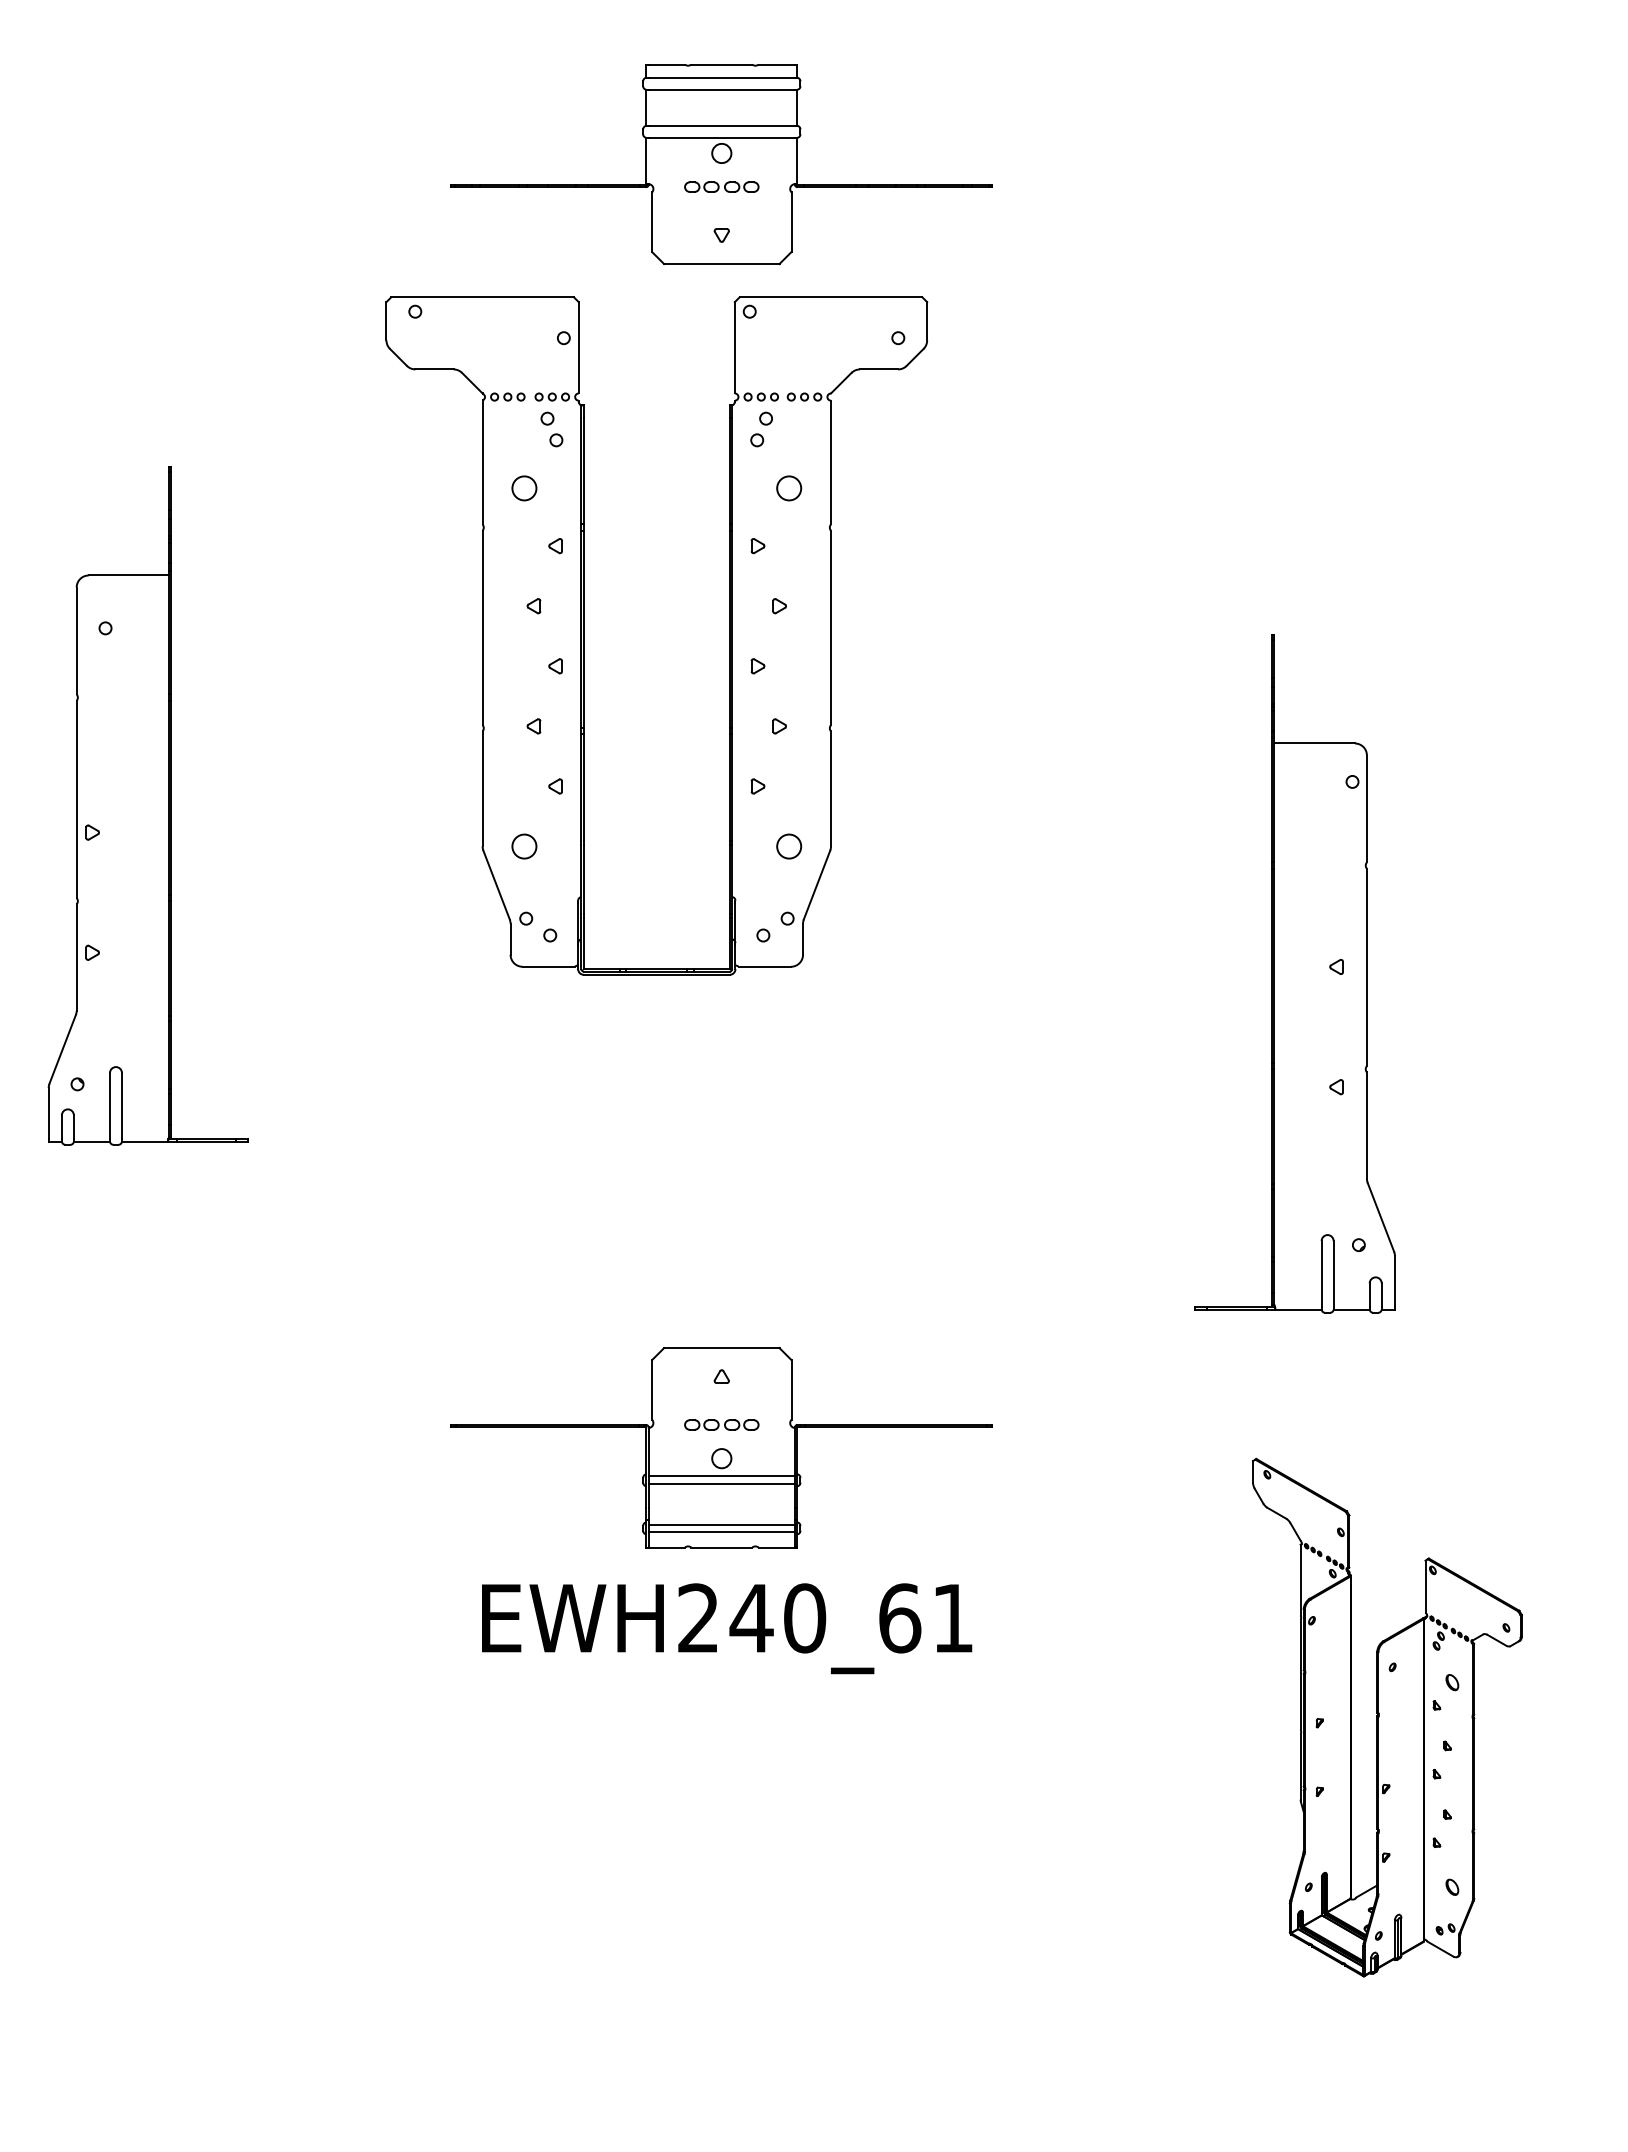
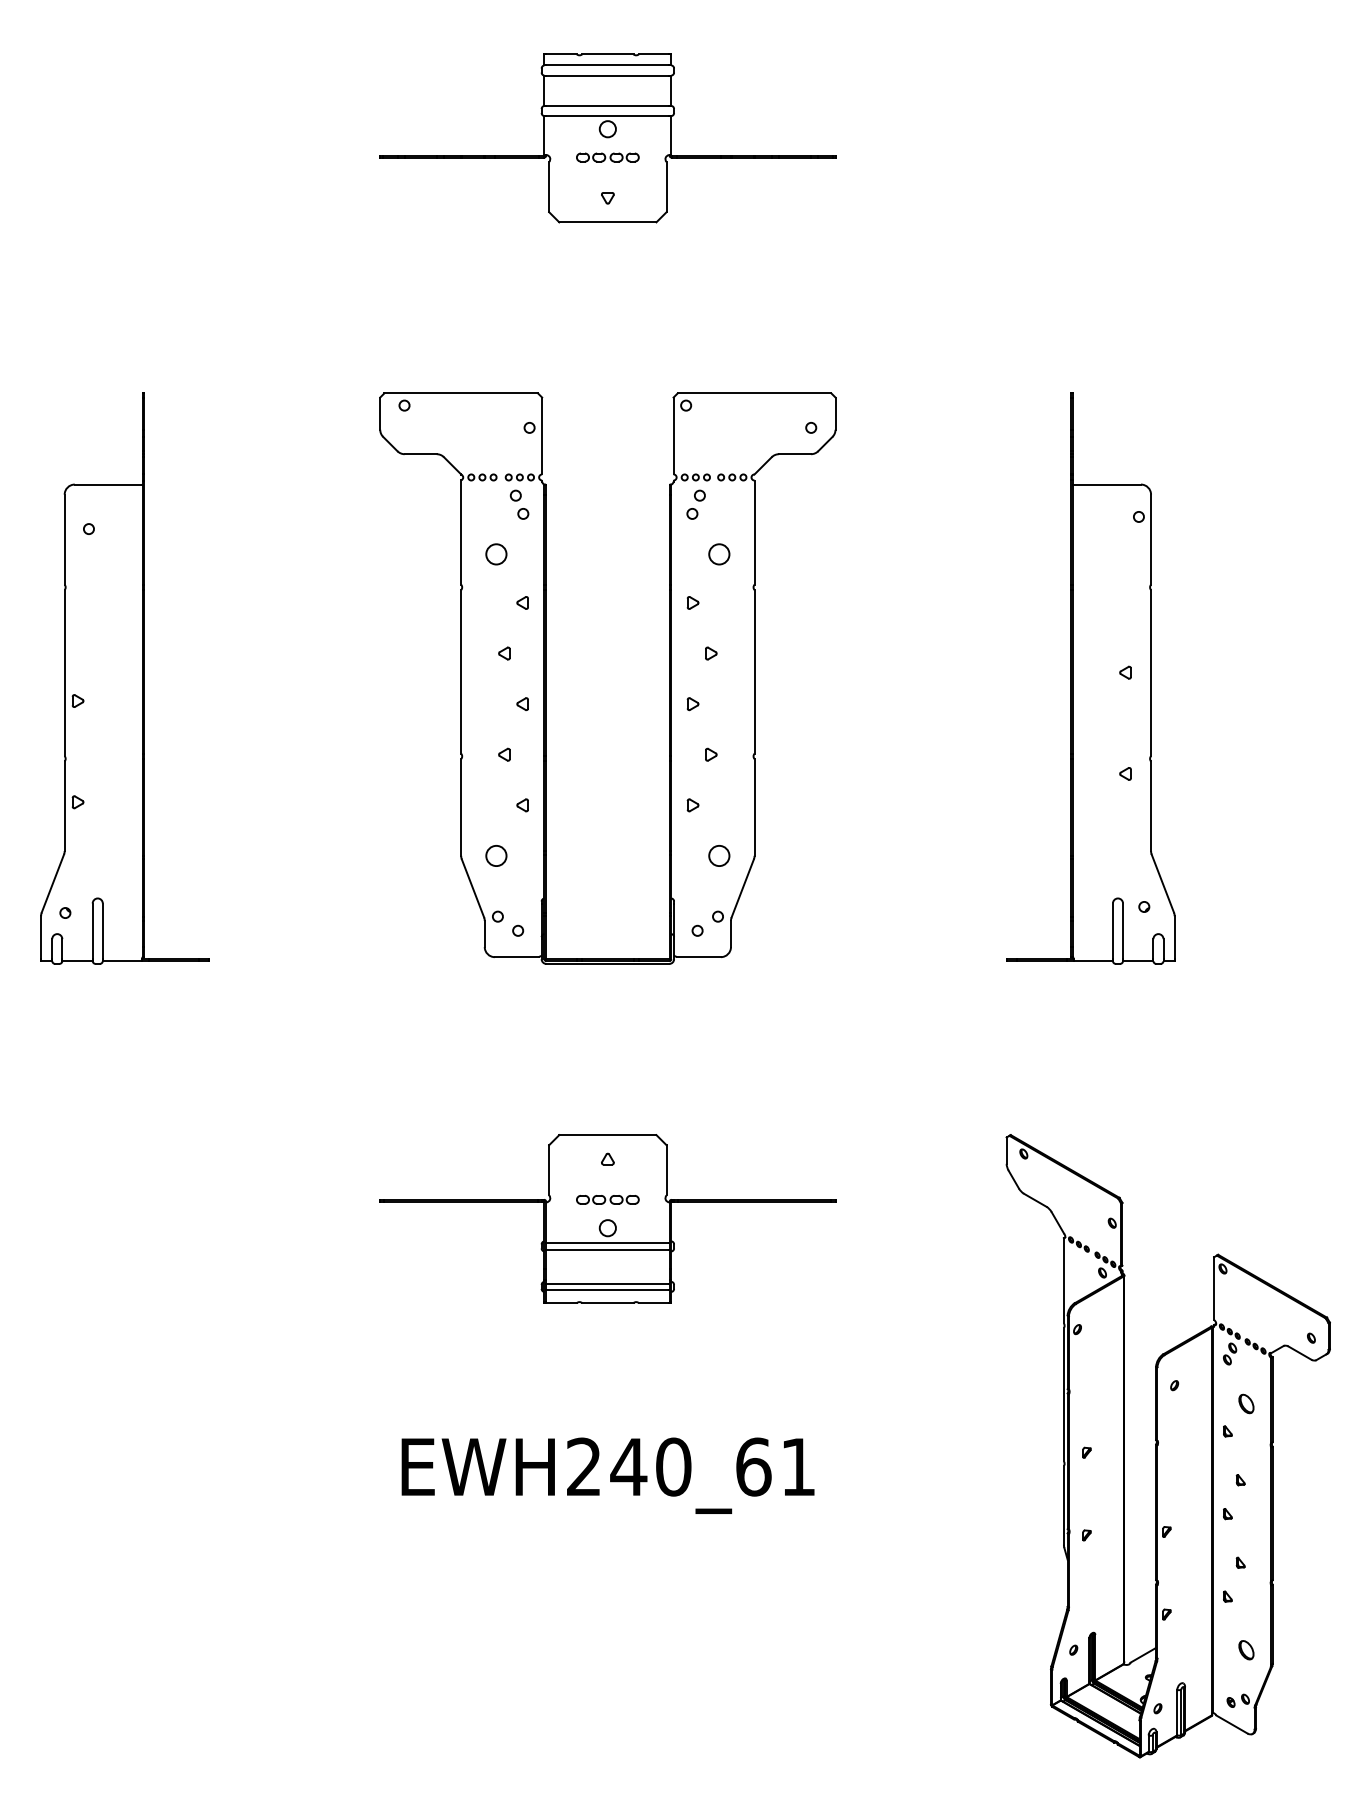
part: (584, 635) -> (546, 678), moved
part: (1294, 973) -> (1090, 678), moved
text: (727, 1628) -> (608, 1475), moved
part: (1387, 1717) -> (1168, 1446), size x1.43

